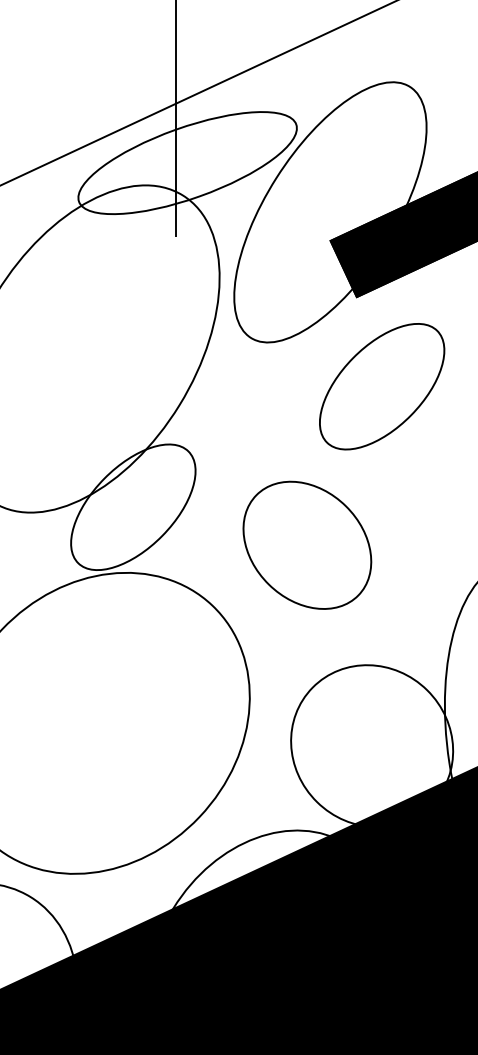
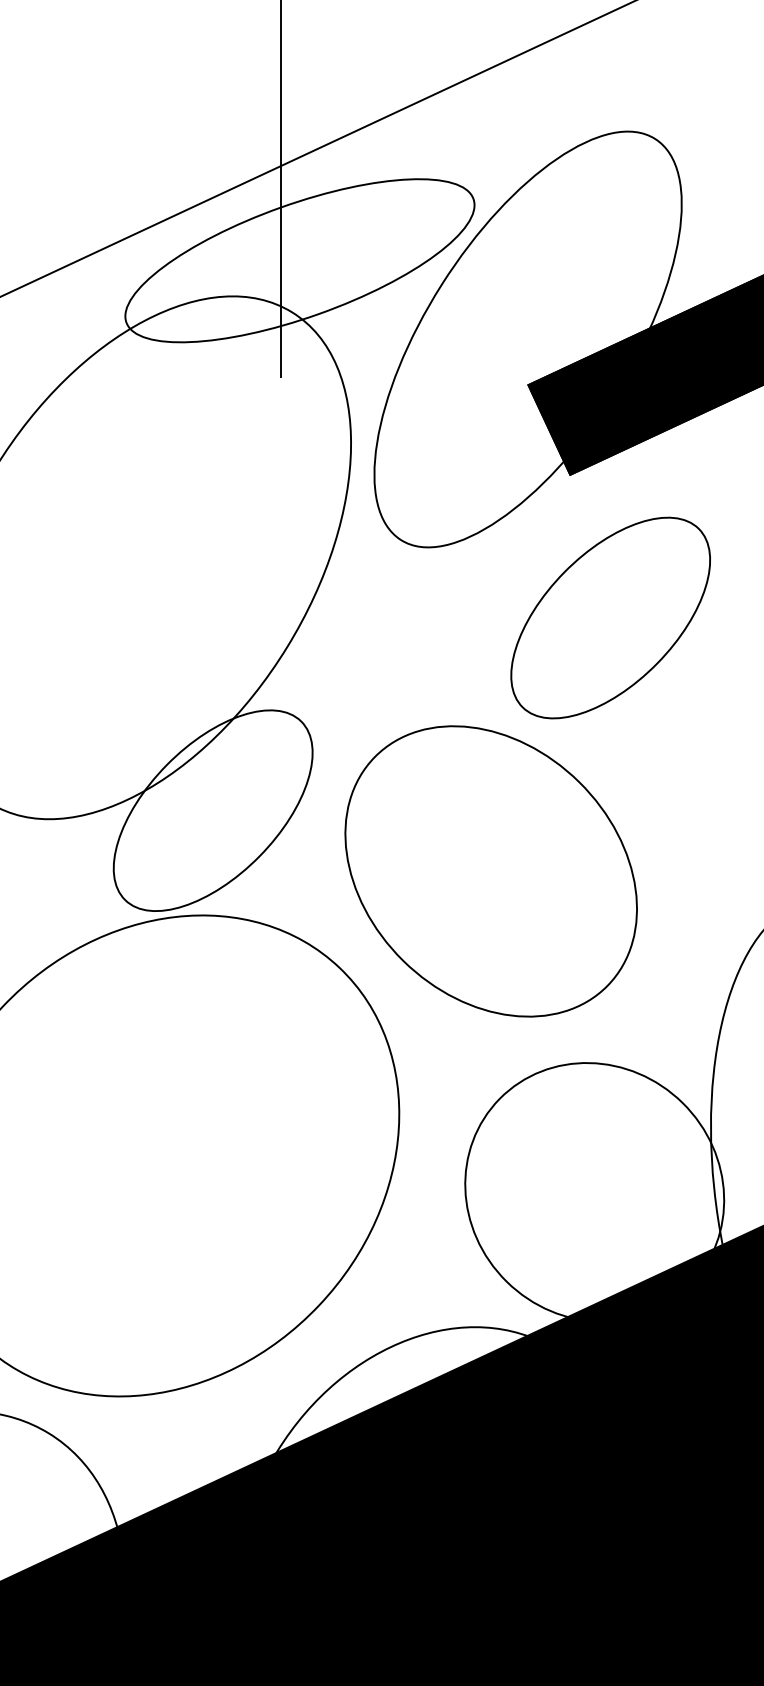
part: (307, 545) -> (491, 871), size x1.43

